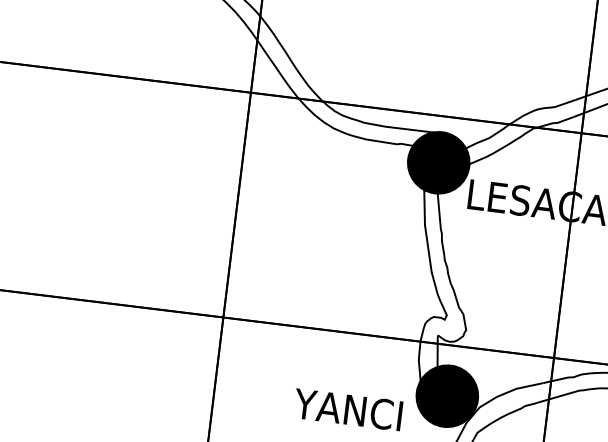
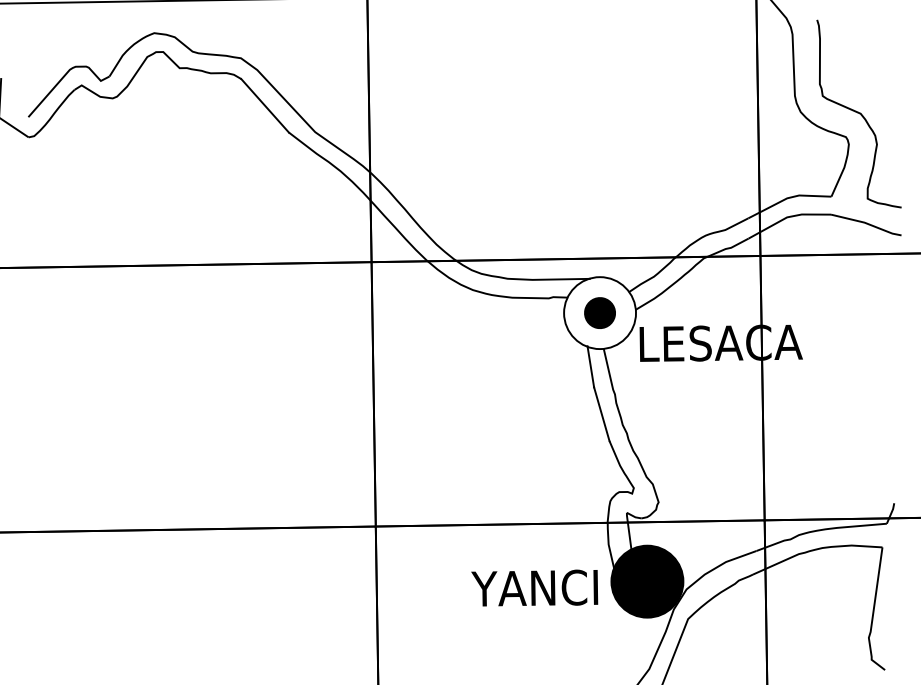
fill: (439, 163) -> (600, 313), removed
text: (347, 409) -> (534, 587), moved

